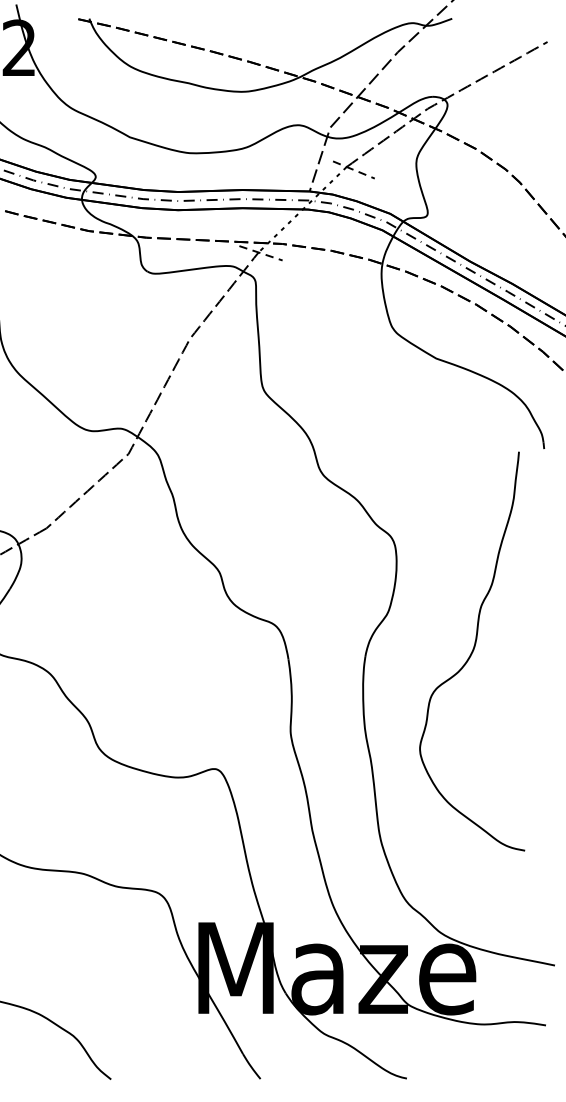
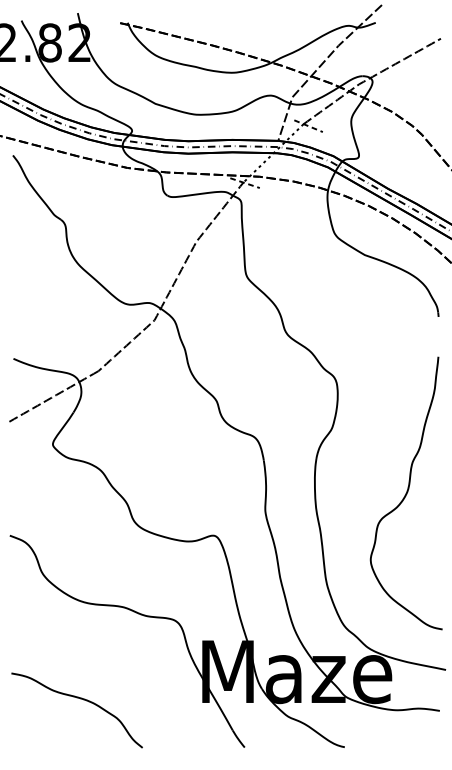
curve: (470, 651) -> (405, 493), moved

